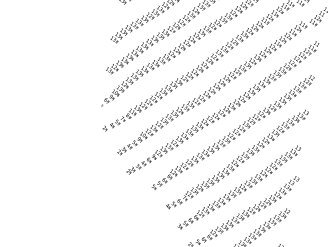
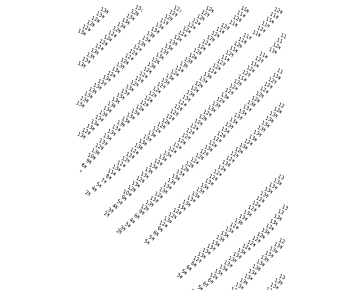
part: (237, 158) -> (223, 198), removed

